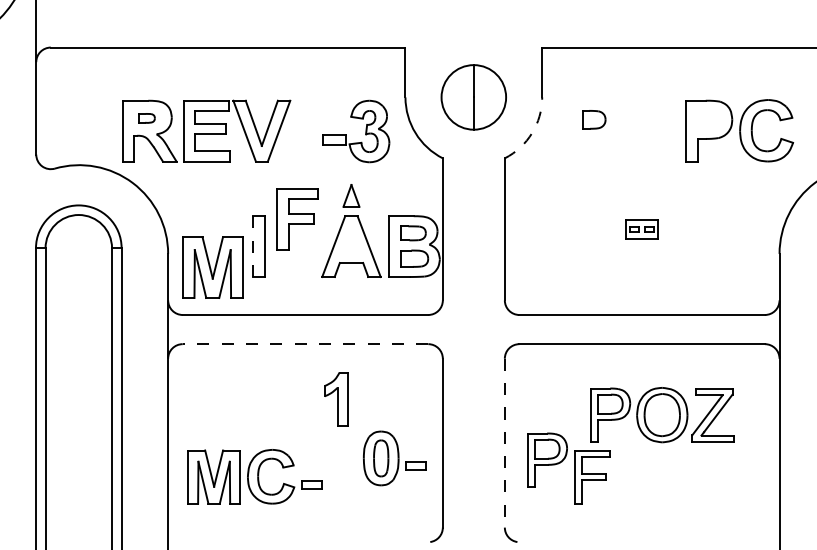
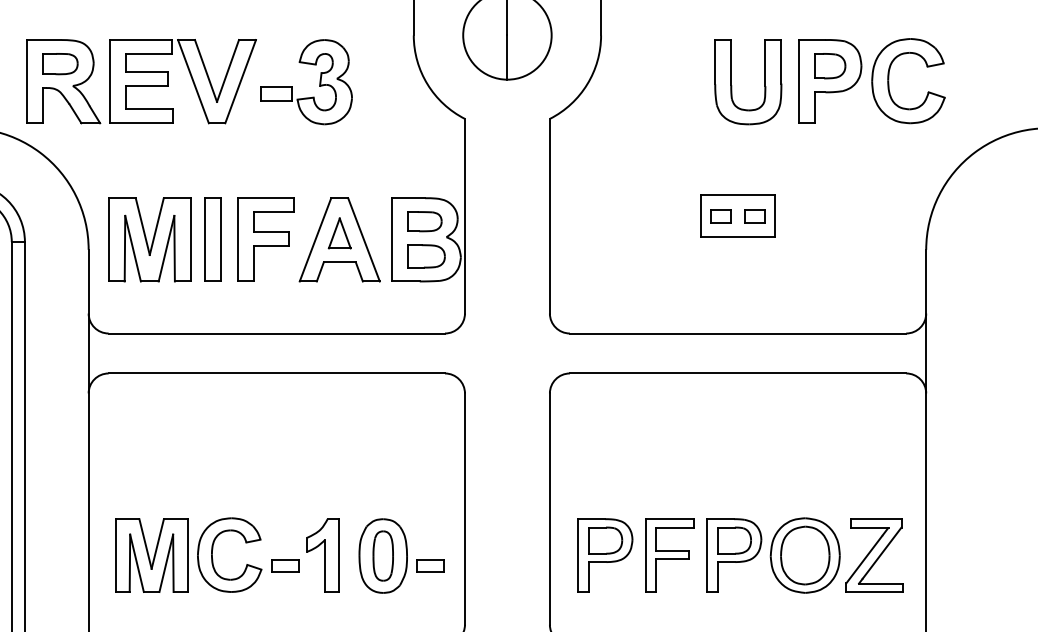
part: (146, 118) -> (59, 64), size x1.67
part: (594, 119) -> (830, 65), moved
part: (365, 131) -> (319, 82), moved
arc: (532, 133) -> (587, 84), dashed -> solid
part: (638, 134) -> (732, 86), added
part: (351, 195) -> (339, 232), moved
part: (297, 219) -> (265, 239), moved
part: (641, 229) -> (737, 216), size x1.67
line: (252, 246) -> (204, 239), dashed -> solid
part: (212, 267) -> (149, 239), moved
line: (305, 344) -> (276, 373), dashed -> solid
part: (336, 399) -> (323, 556), moved
part: (662, 415) -> (805, 556), moved
line: (504, 443) -> (549, 509), dashed -> solid
part: (394, 458) -> (401, 556), moved
part: (547, 459) -> (605, 554), moved

